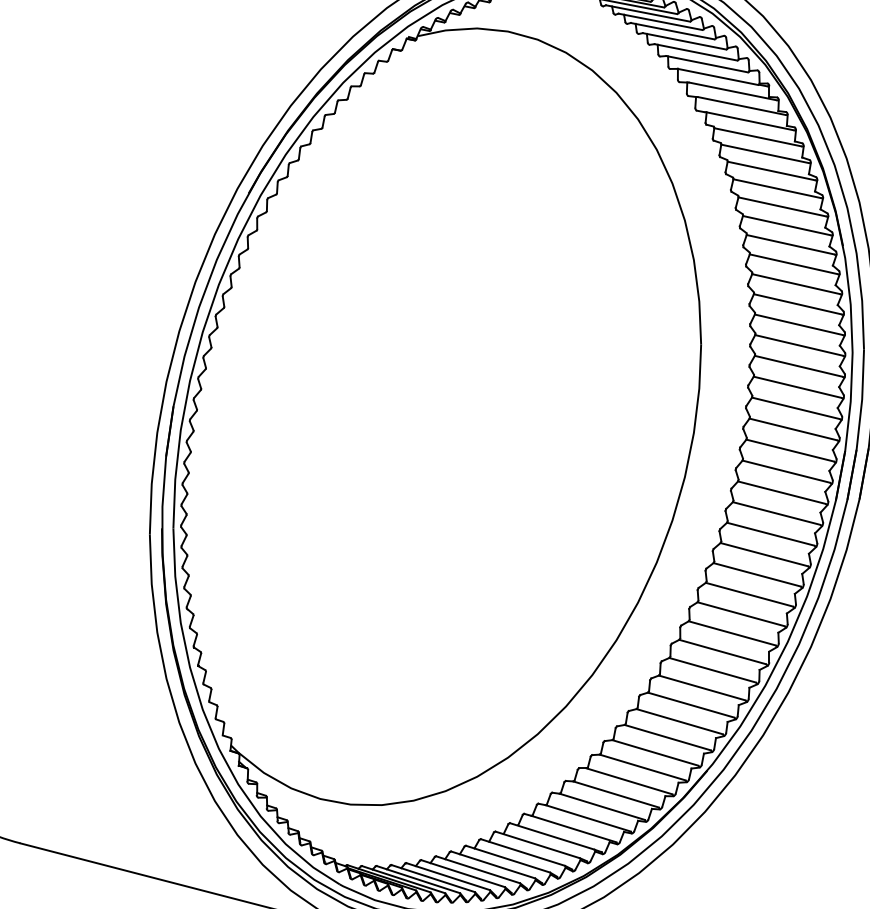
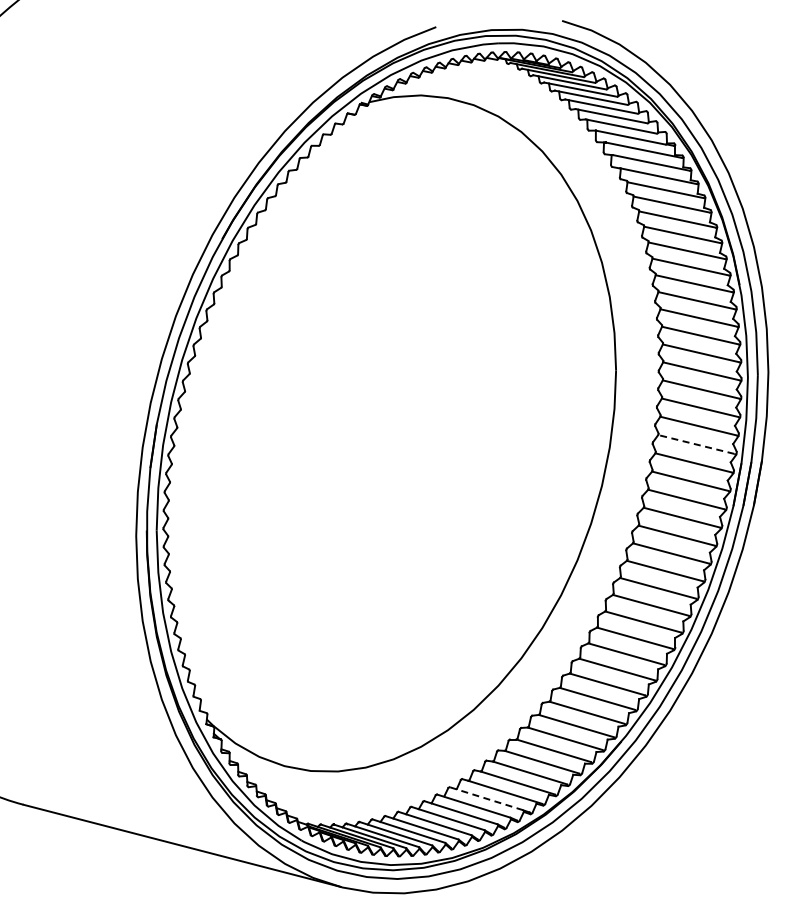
line: (792, 429) -> (695, 444), solid -> dashed
line: (552, 836) -> (486, 798), solid -> dashed

